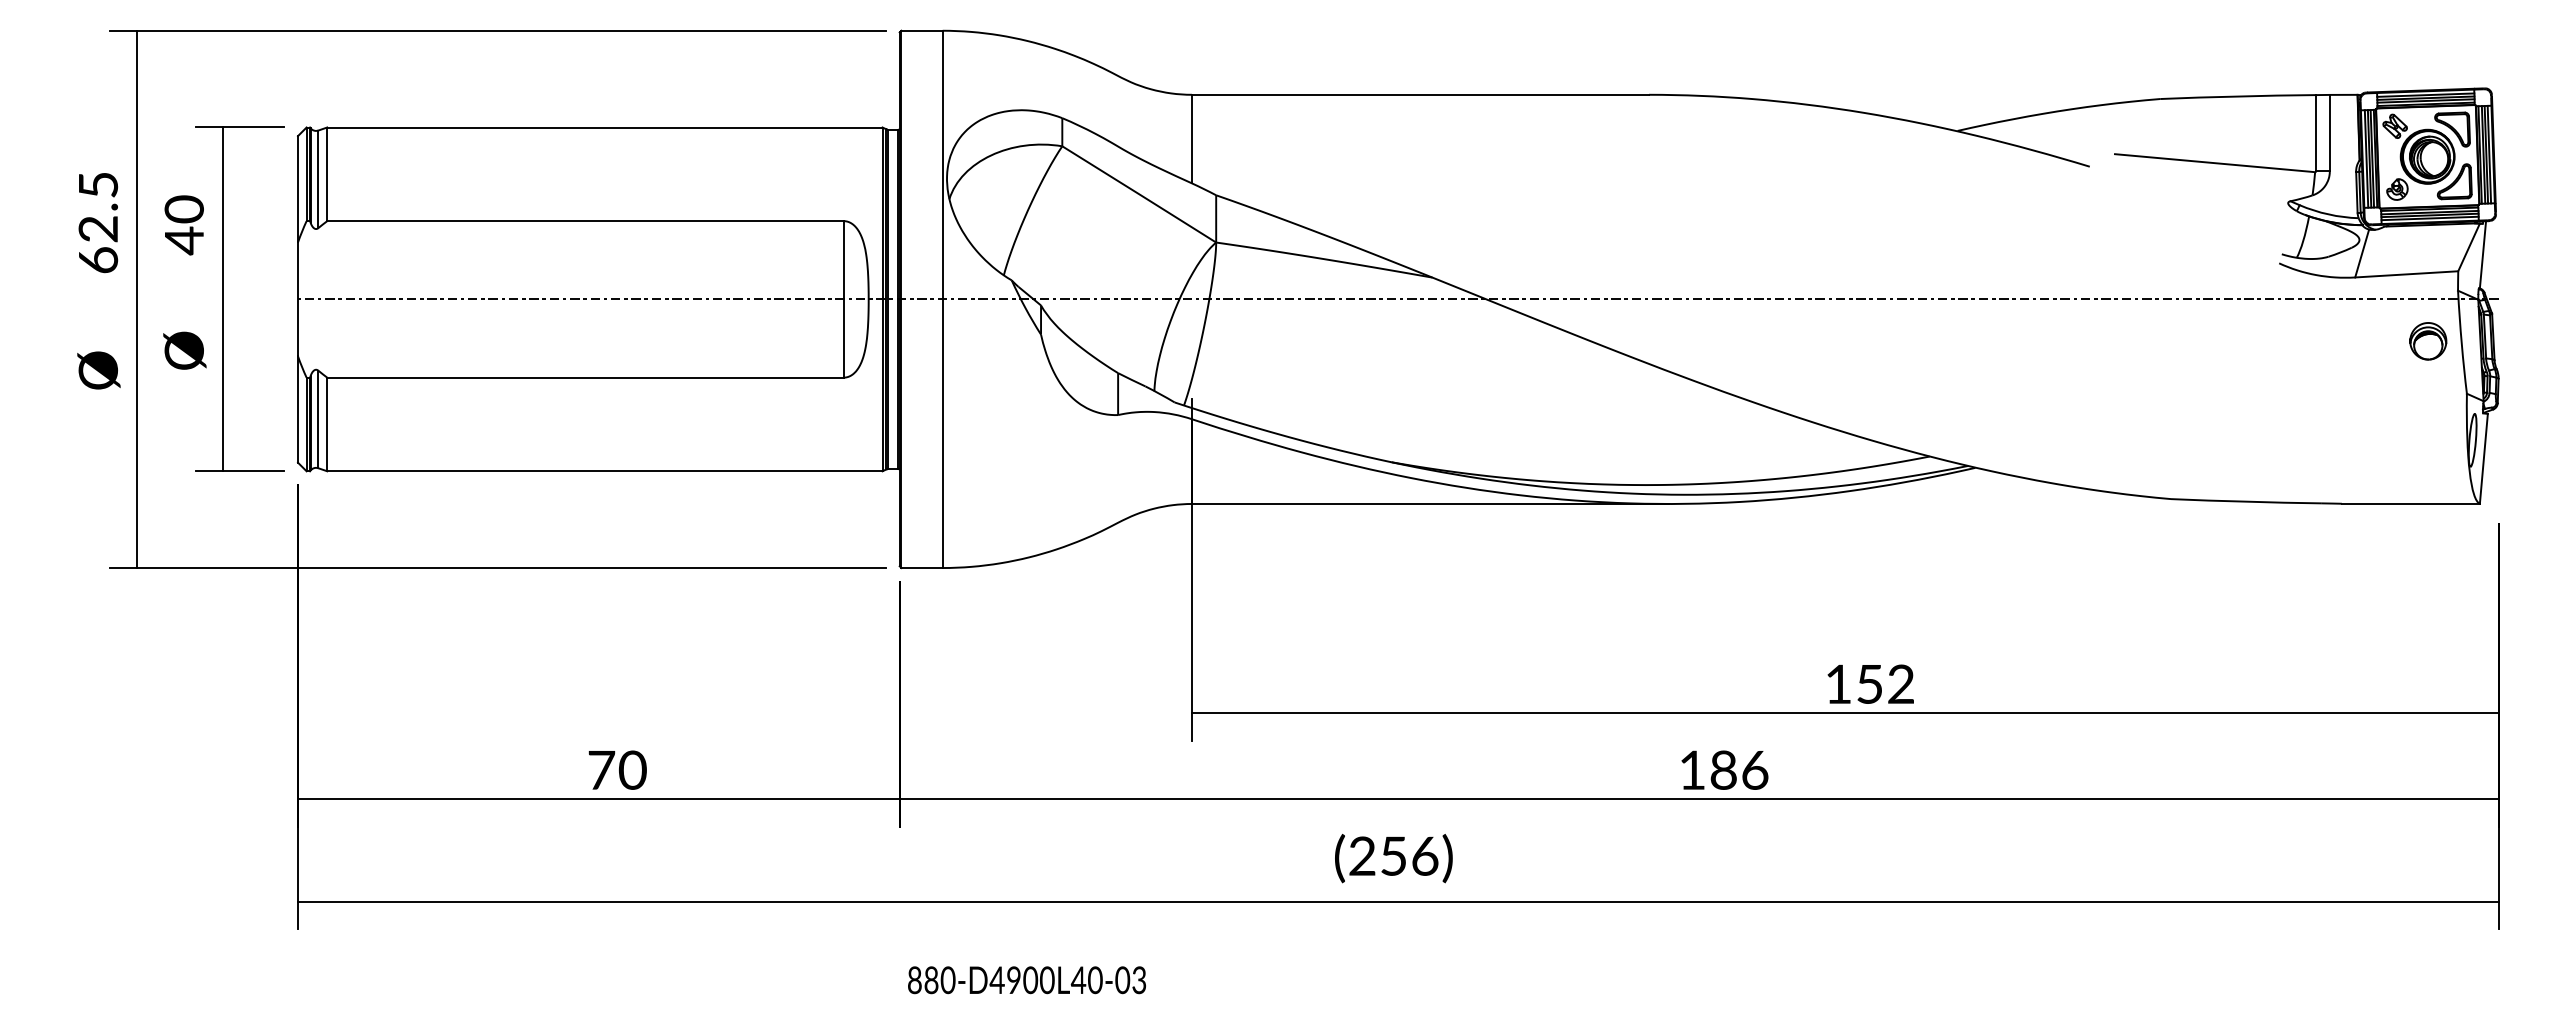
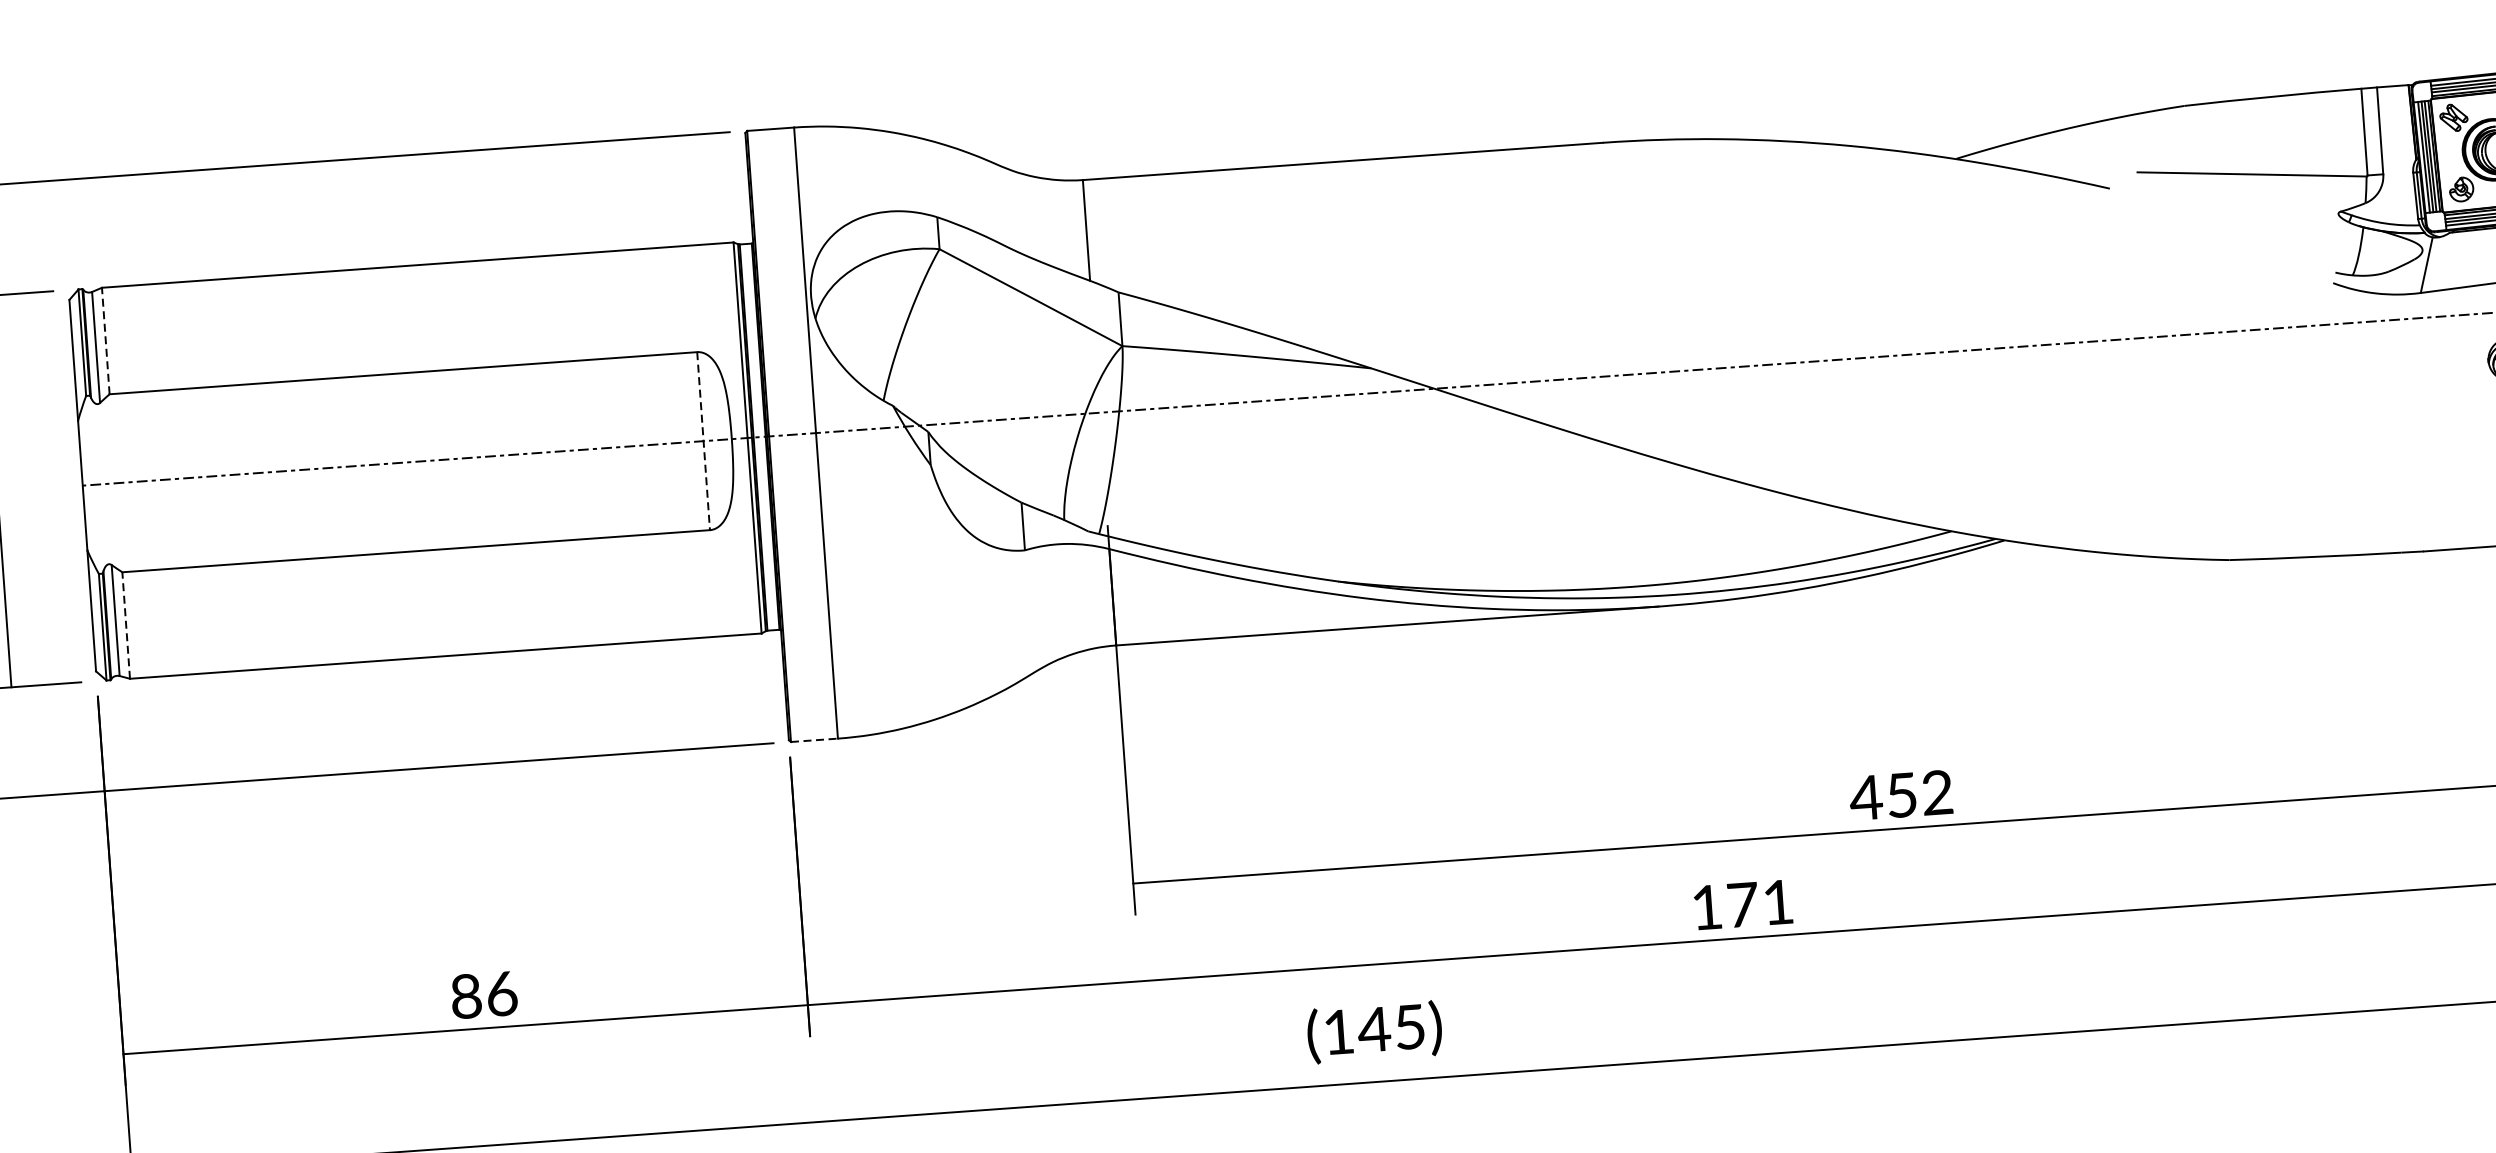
line: (327, 174) -> (106, 341), solid -> dashed
line: (843, 299) -> (703, 441), solid -> dashed
line: (327, 424) -> (126, 625), solid -> dashed
line: (922, 568) -> (814, 740), solid -> dashed
text: (1837, 683) -> (1865, 797), 152 -> 452
text: (617, 769) -> (484, 994), 70 -> 86
text: (1739, 769) -> (1760, 902), 186 -> 171
text: (1393, 855) -> (1374, 1028), (256) -> (145)

